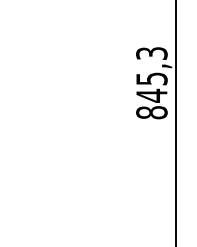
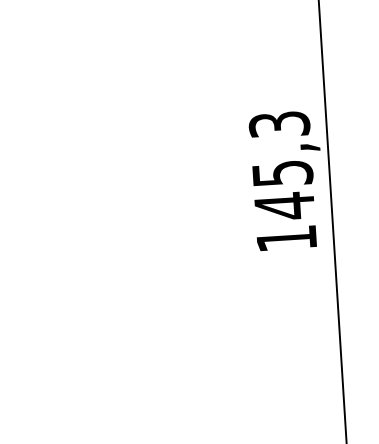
text: (151, 112) -> (285, 238), 845,3 -> 145,3

